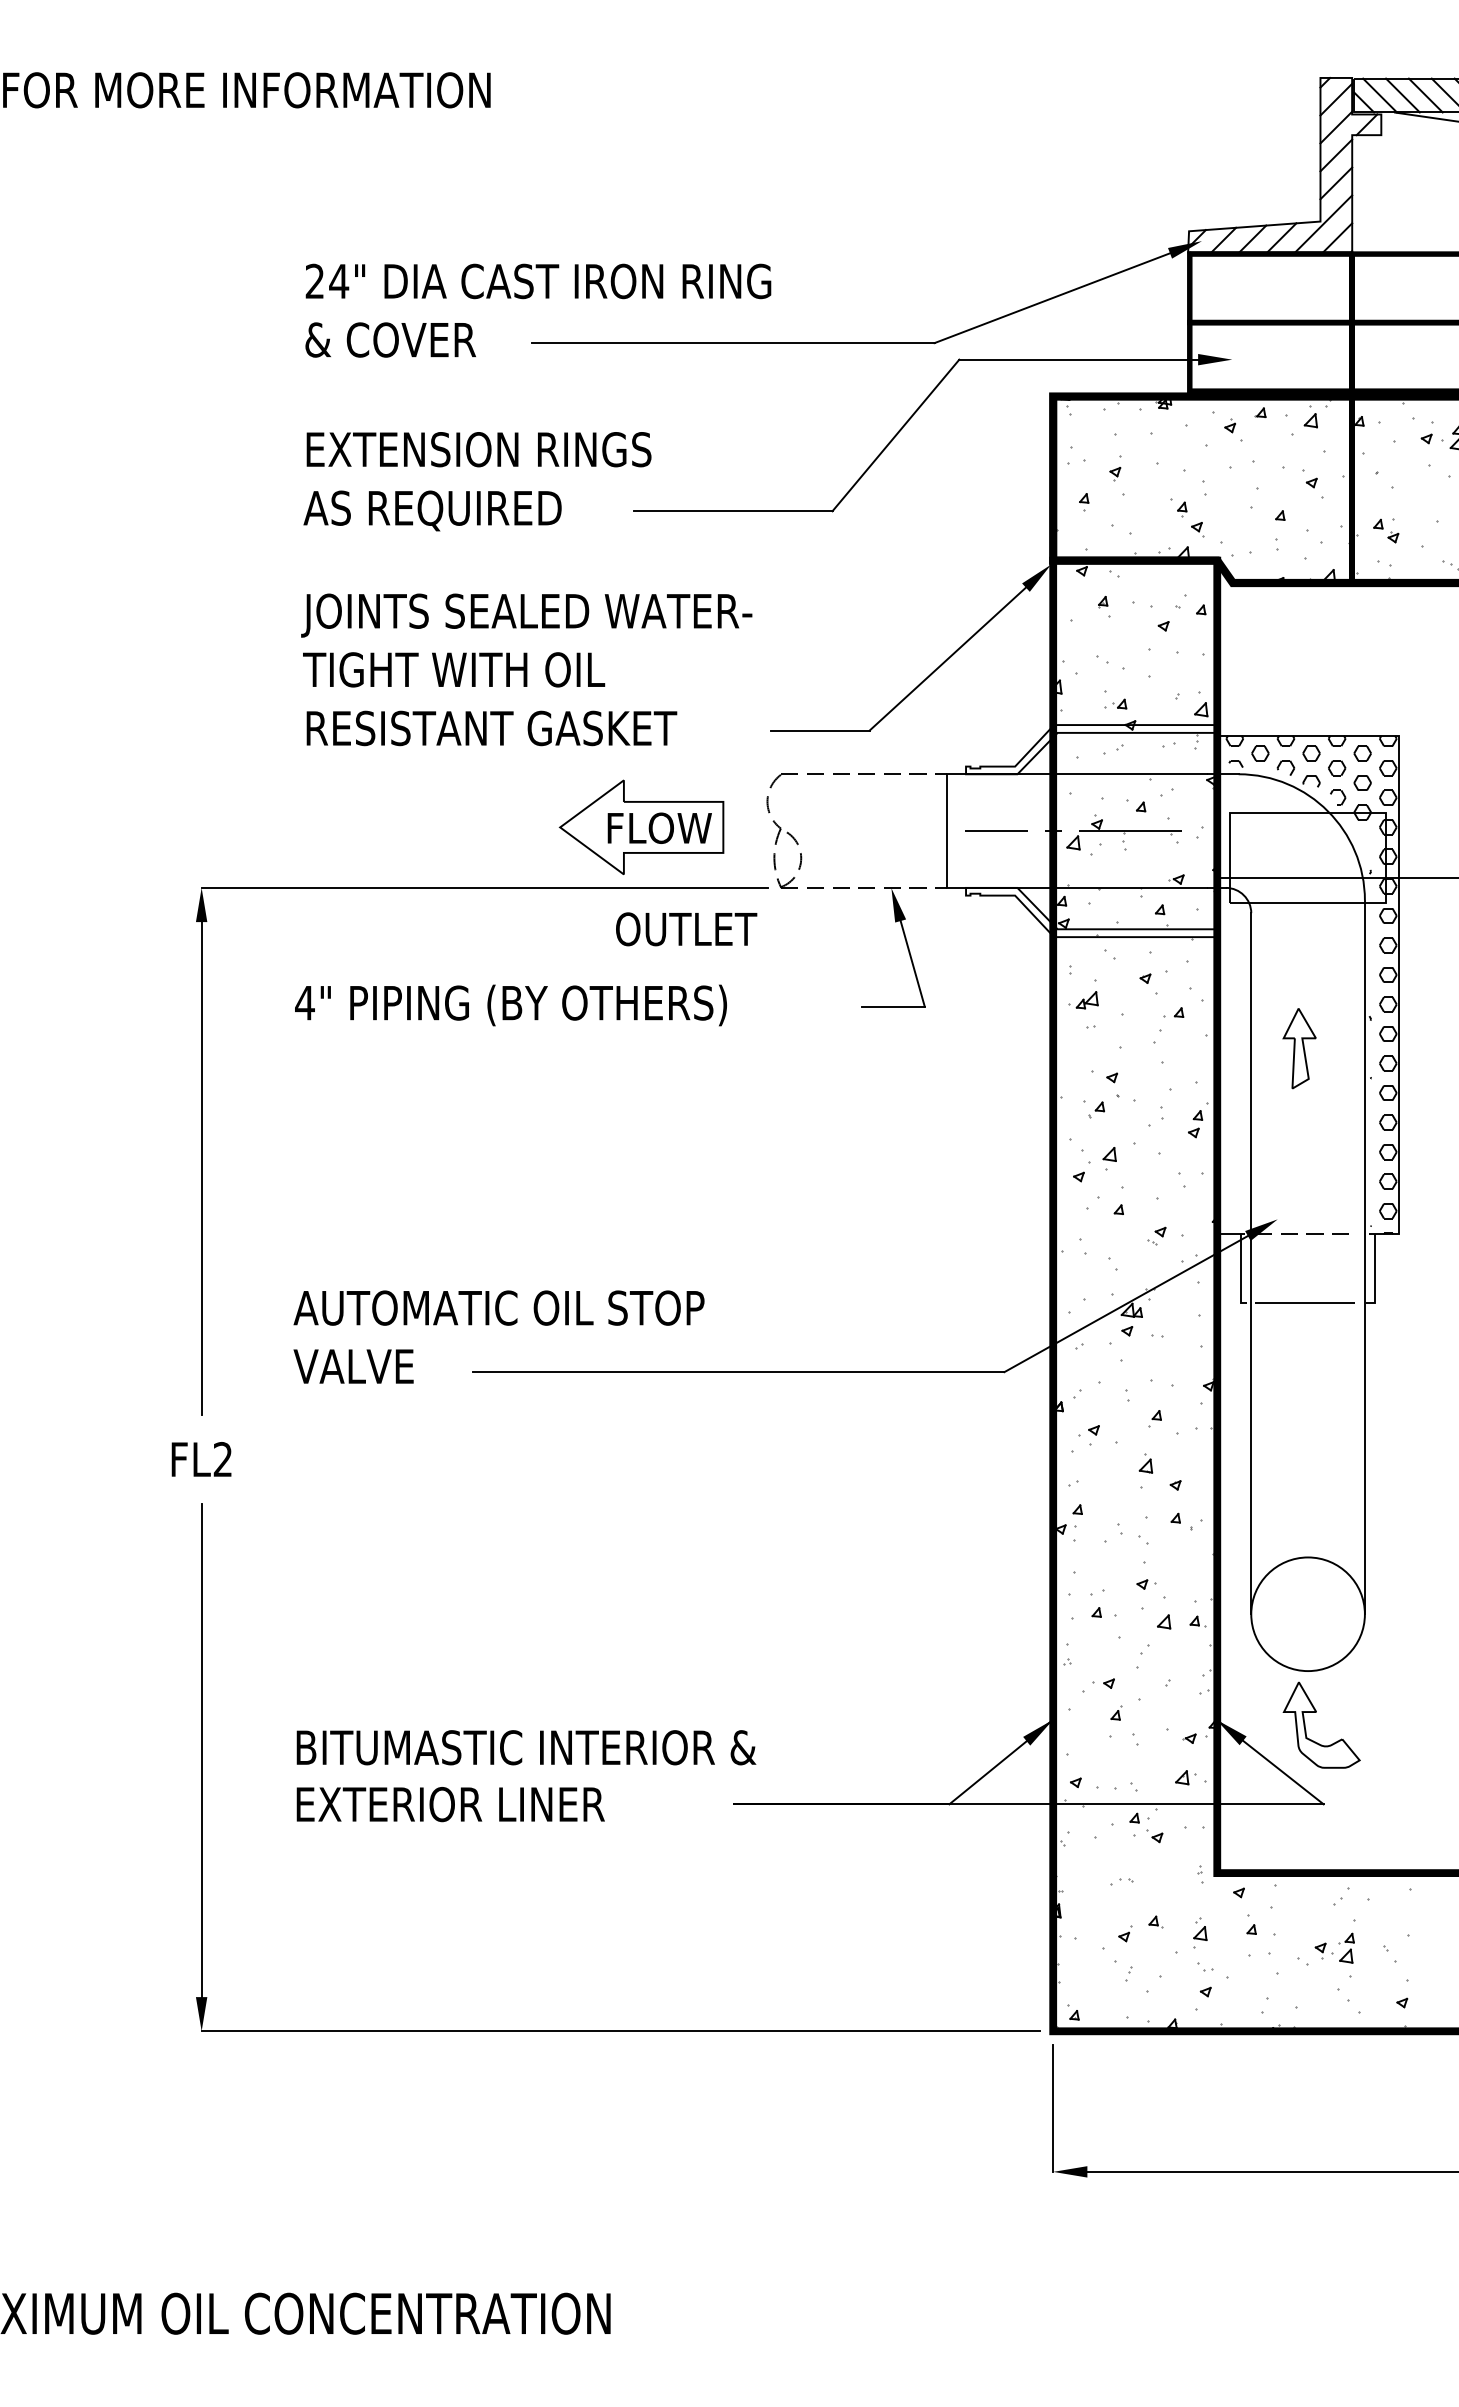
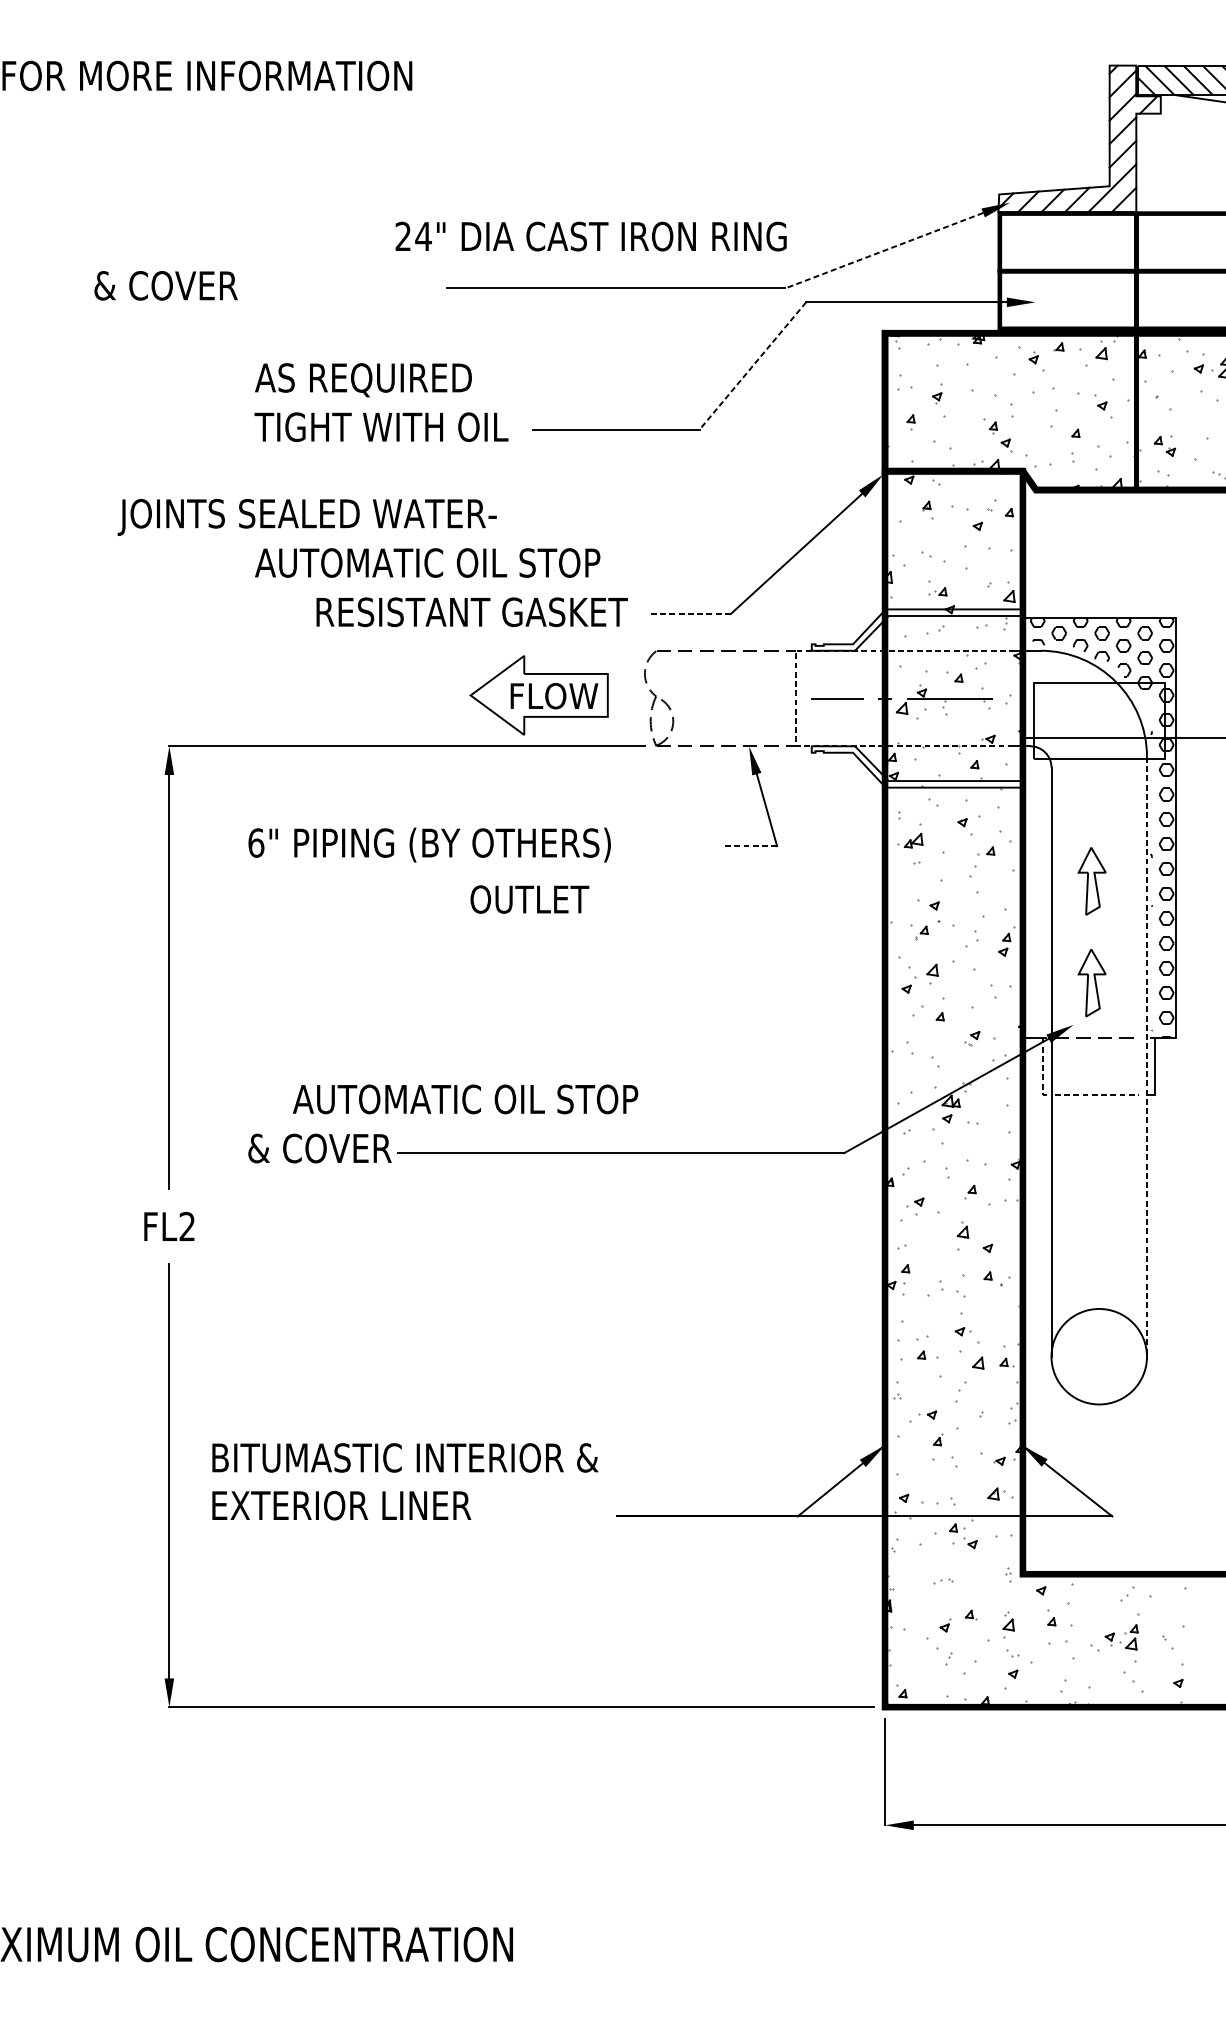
text: (538, 281) -> (591, 236), moved
line: (1051, 298) -> (883, 250), solid -> dashed
text: (390, 339) -> (165, 285), moved
line: (895, 435) -> (752, 366), solid -> dashed
text: (477, 452) -> (401, 380), EXTENSION RINGS -> AS REQUIRED
text: (454, 510) -> (381, 429), AS REQUIRED -> TIGHT WITH OIL
text: (526, 615) -> (307, 517), moved
text: (508, 669) -> (427, 562), TIGHT WITH OIL -> AUTOMATIC OIL STOP
text: (491, 728) -> (471, 612), moved
line: (819, 730) -> (688, 613), solid -> dashed
line: (946, 831) -> (795, 698), solid -> dashed
text: (686, 929) -> (529, 899), moved
text: (304, 1002) -> (255, 842), 4" -> 6"
line: (893, 1006) -> (750, 845), solid -> dashed
part: (1299, 1169) -> (1092, 982), added
line: (1364, 1257) -> (1146, 1056), solid -> dashed
line: (1241, 1272) -> (1043, 1069), solid -> dashed
line: (1305, 1303) -> (1097, 1095), solid -> dashed
text: (498, 1307) -> (465, 1098), moved
text: (379, 1366) -> (318, 1148), VALVE -> & COVER
part: (1316, 1712) -> (1106, 1439), removed
text: (526, 1776) -> (405, 1482), moved

